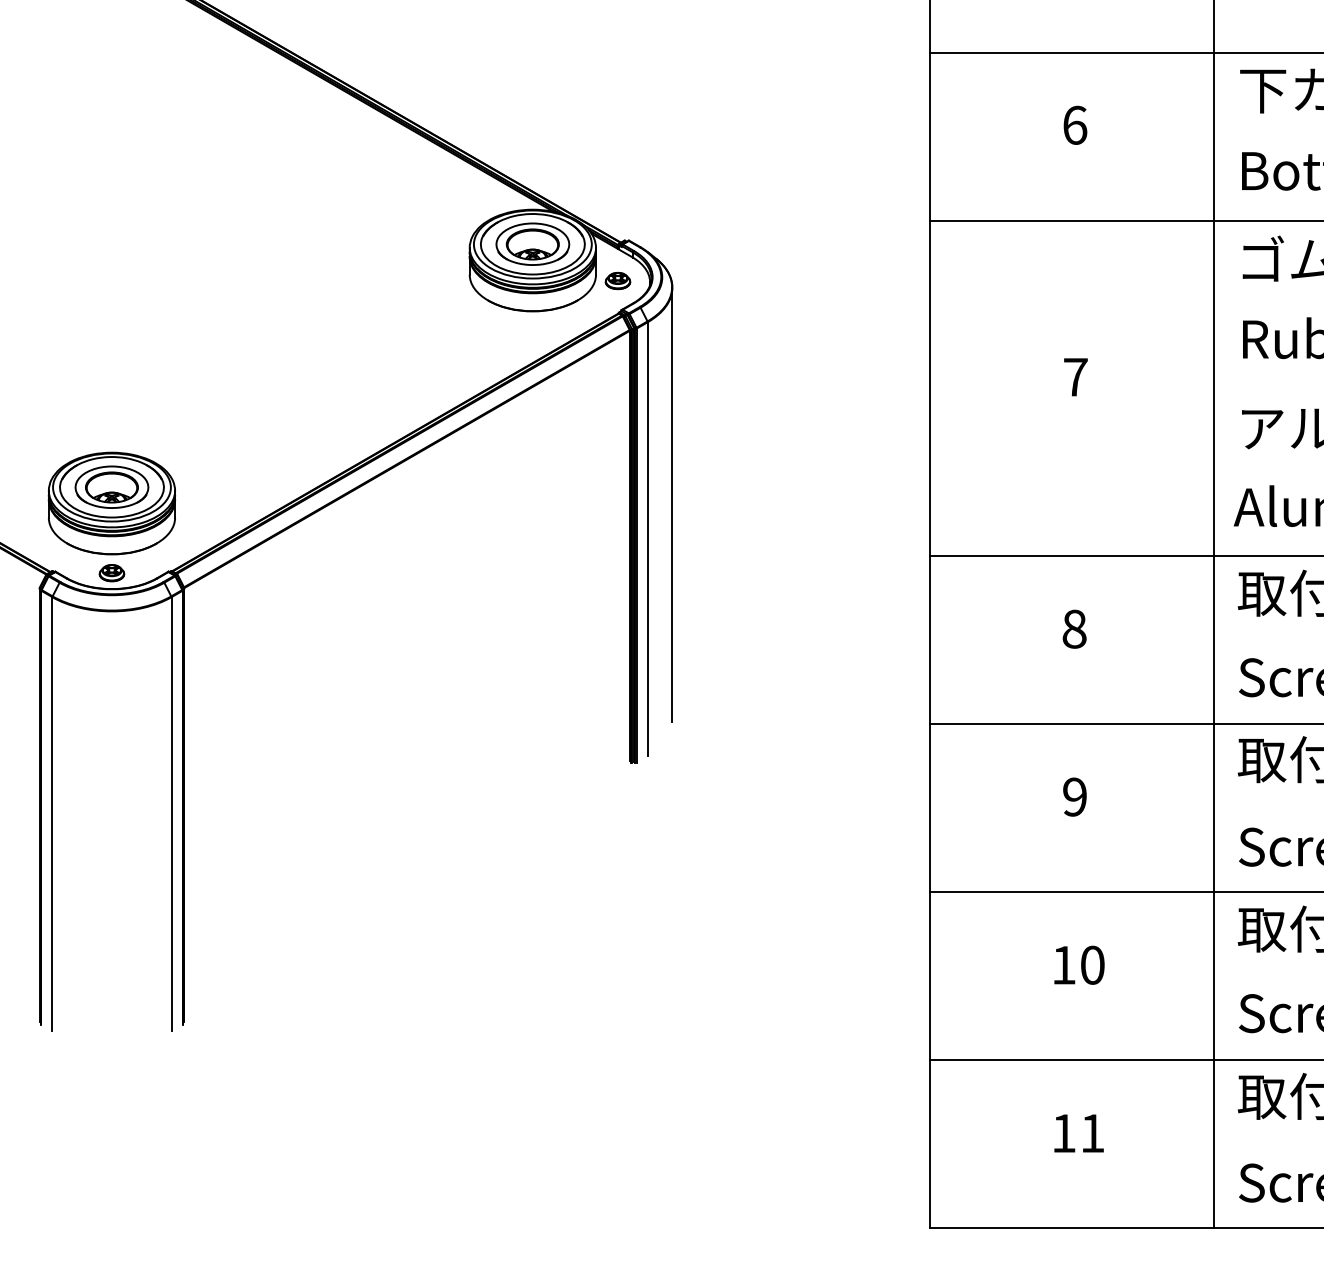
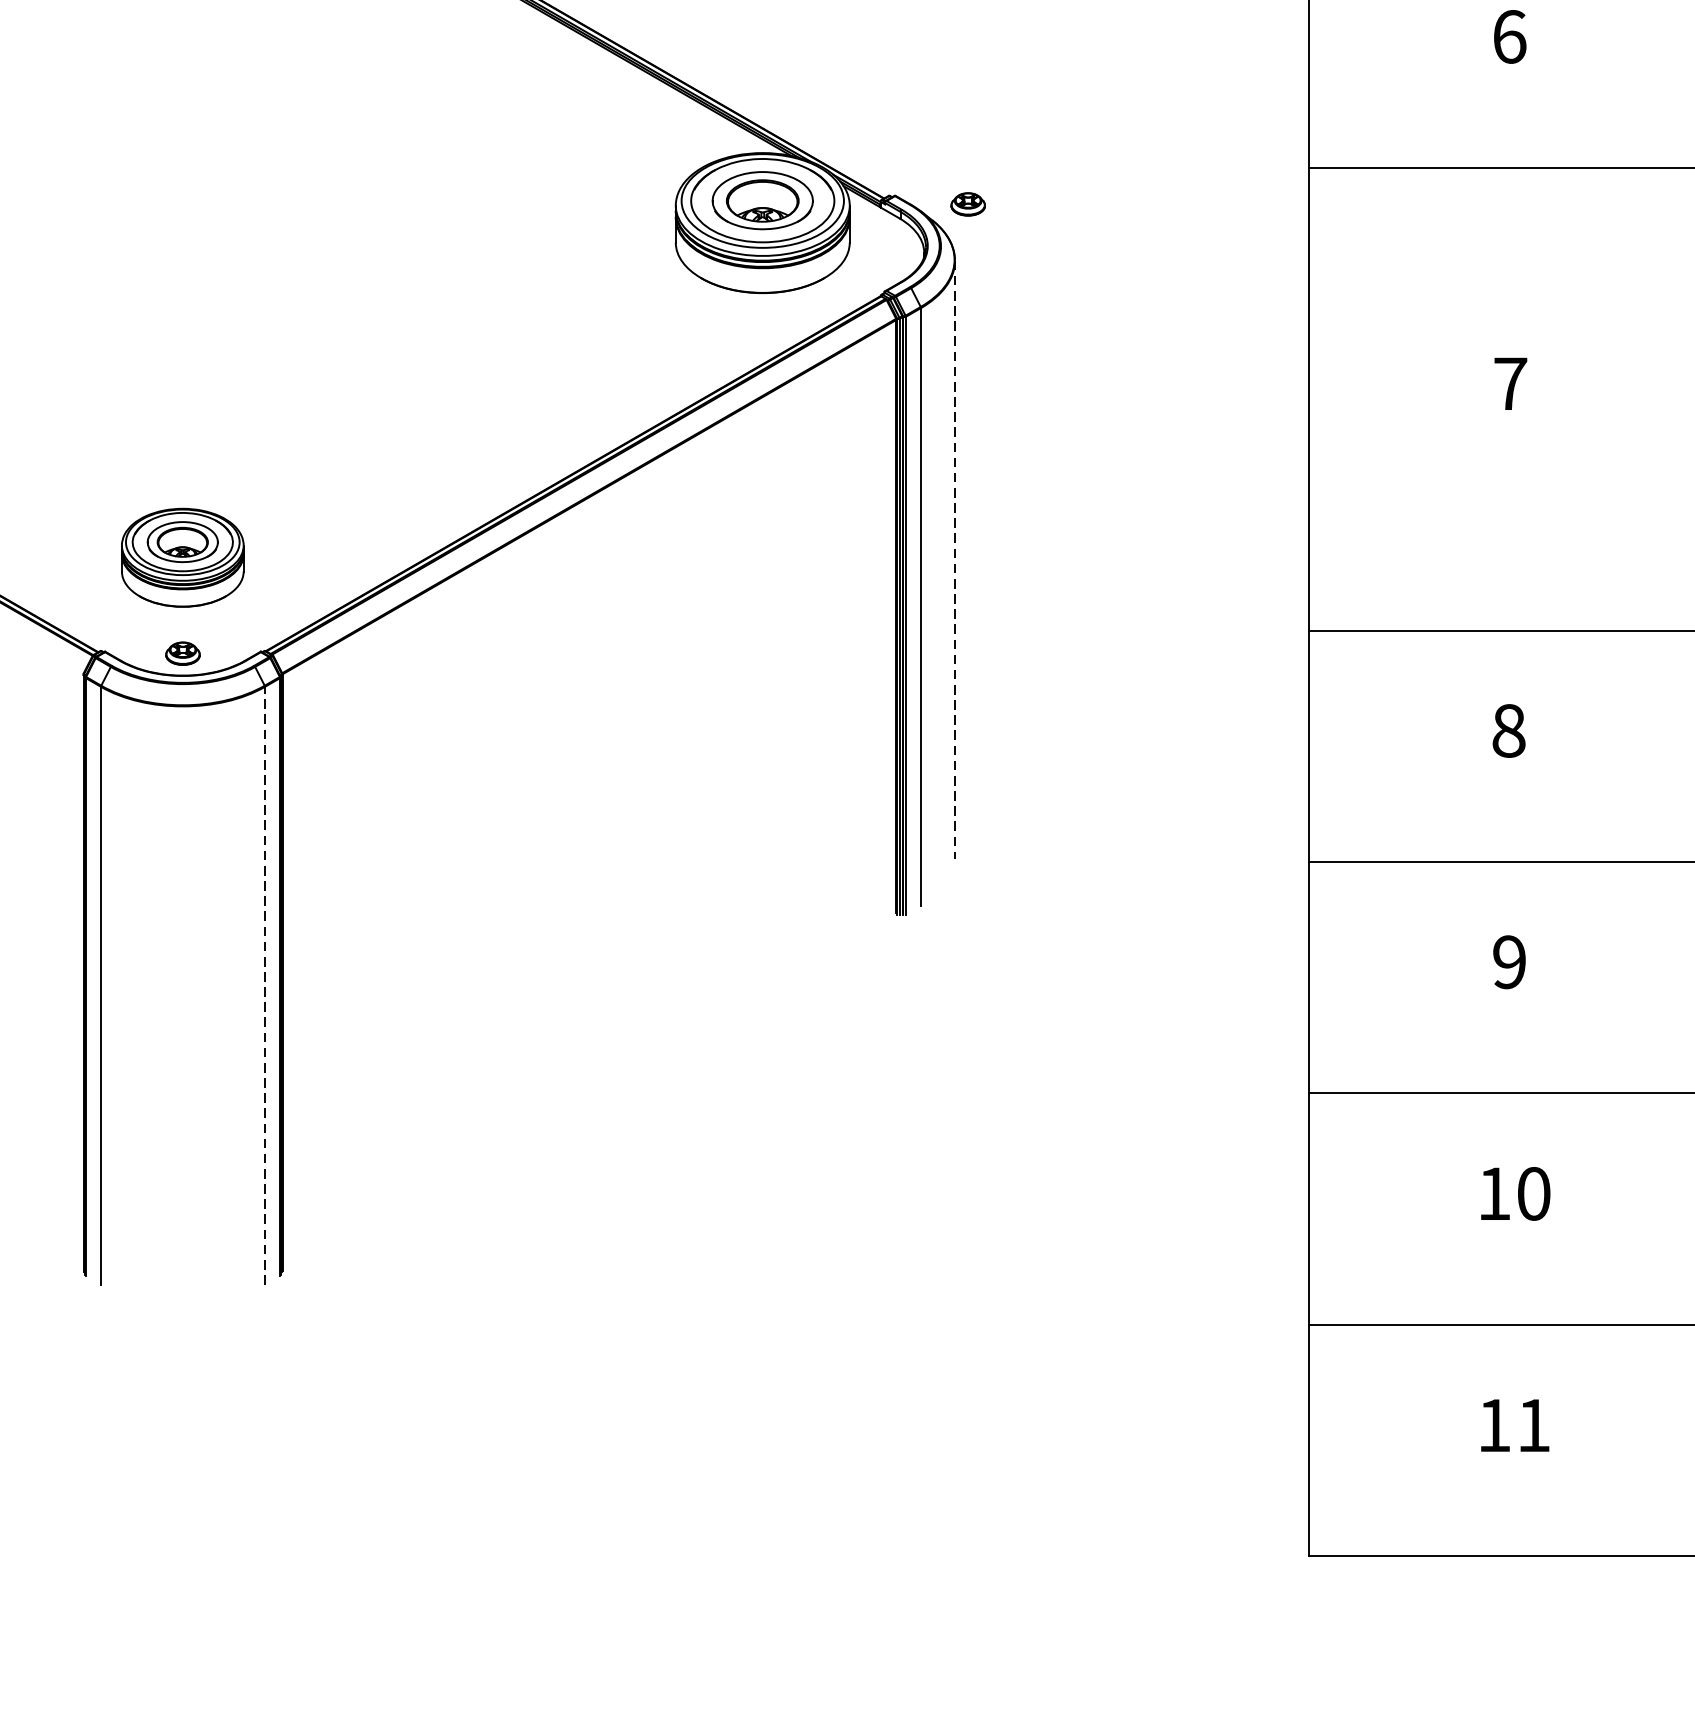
part: (617, 280) -> (967, 203), moved
part: (111, 503) -> (182, 557), size x0.7
line: (672, 505) -> (955, 560), solid -> dashed
line: (171, 813) -> (264, 984), solid -> dashed

